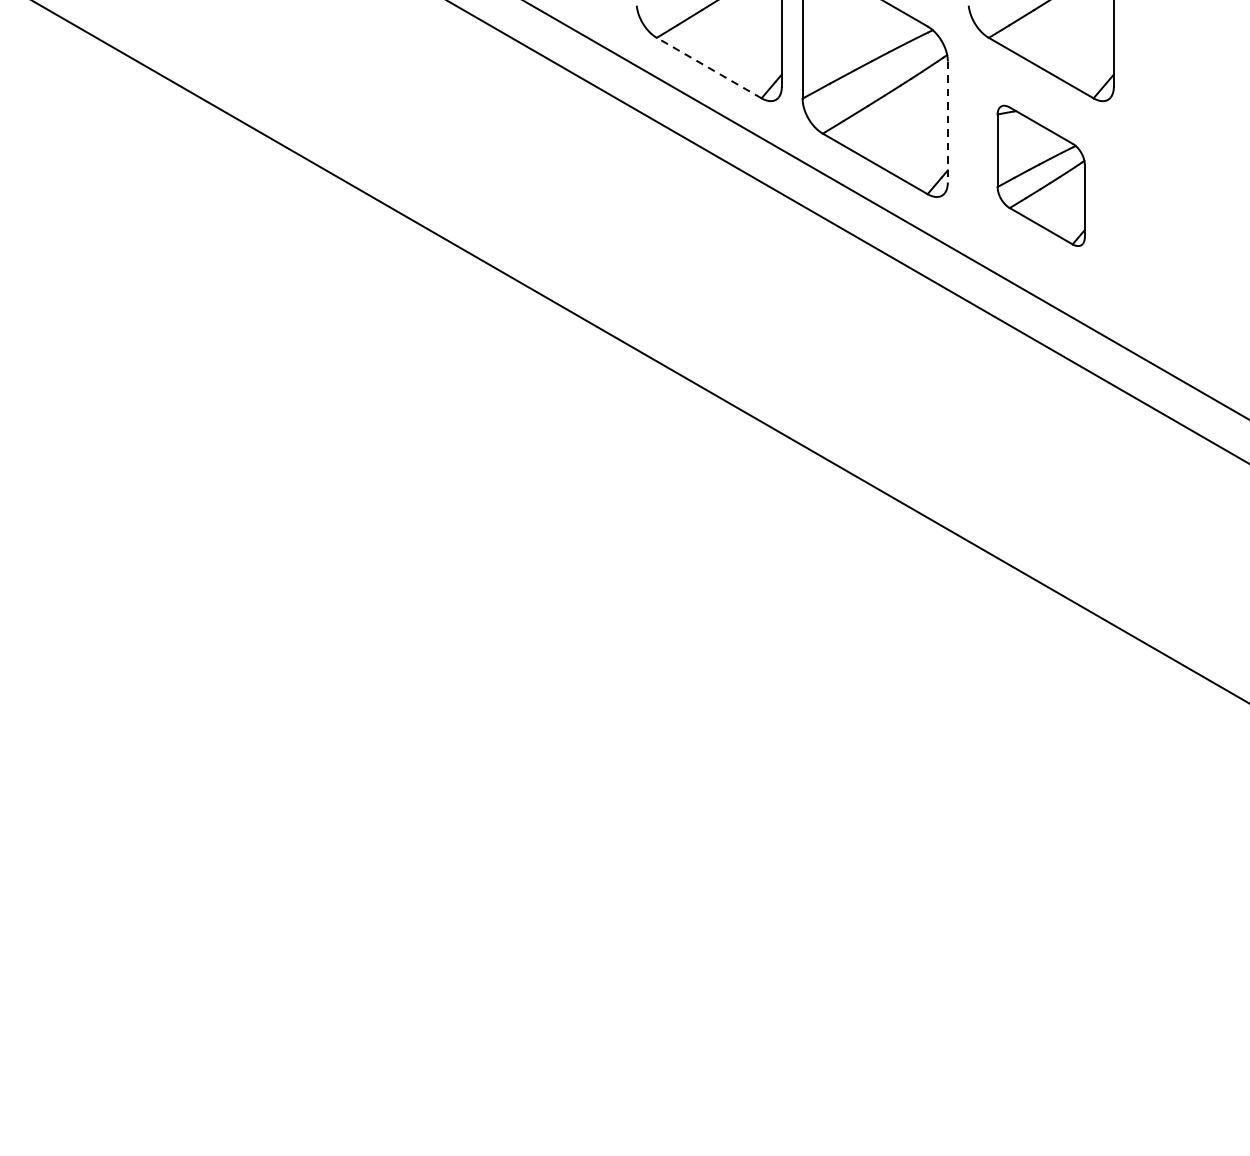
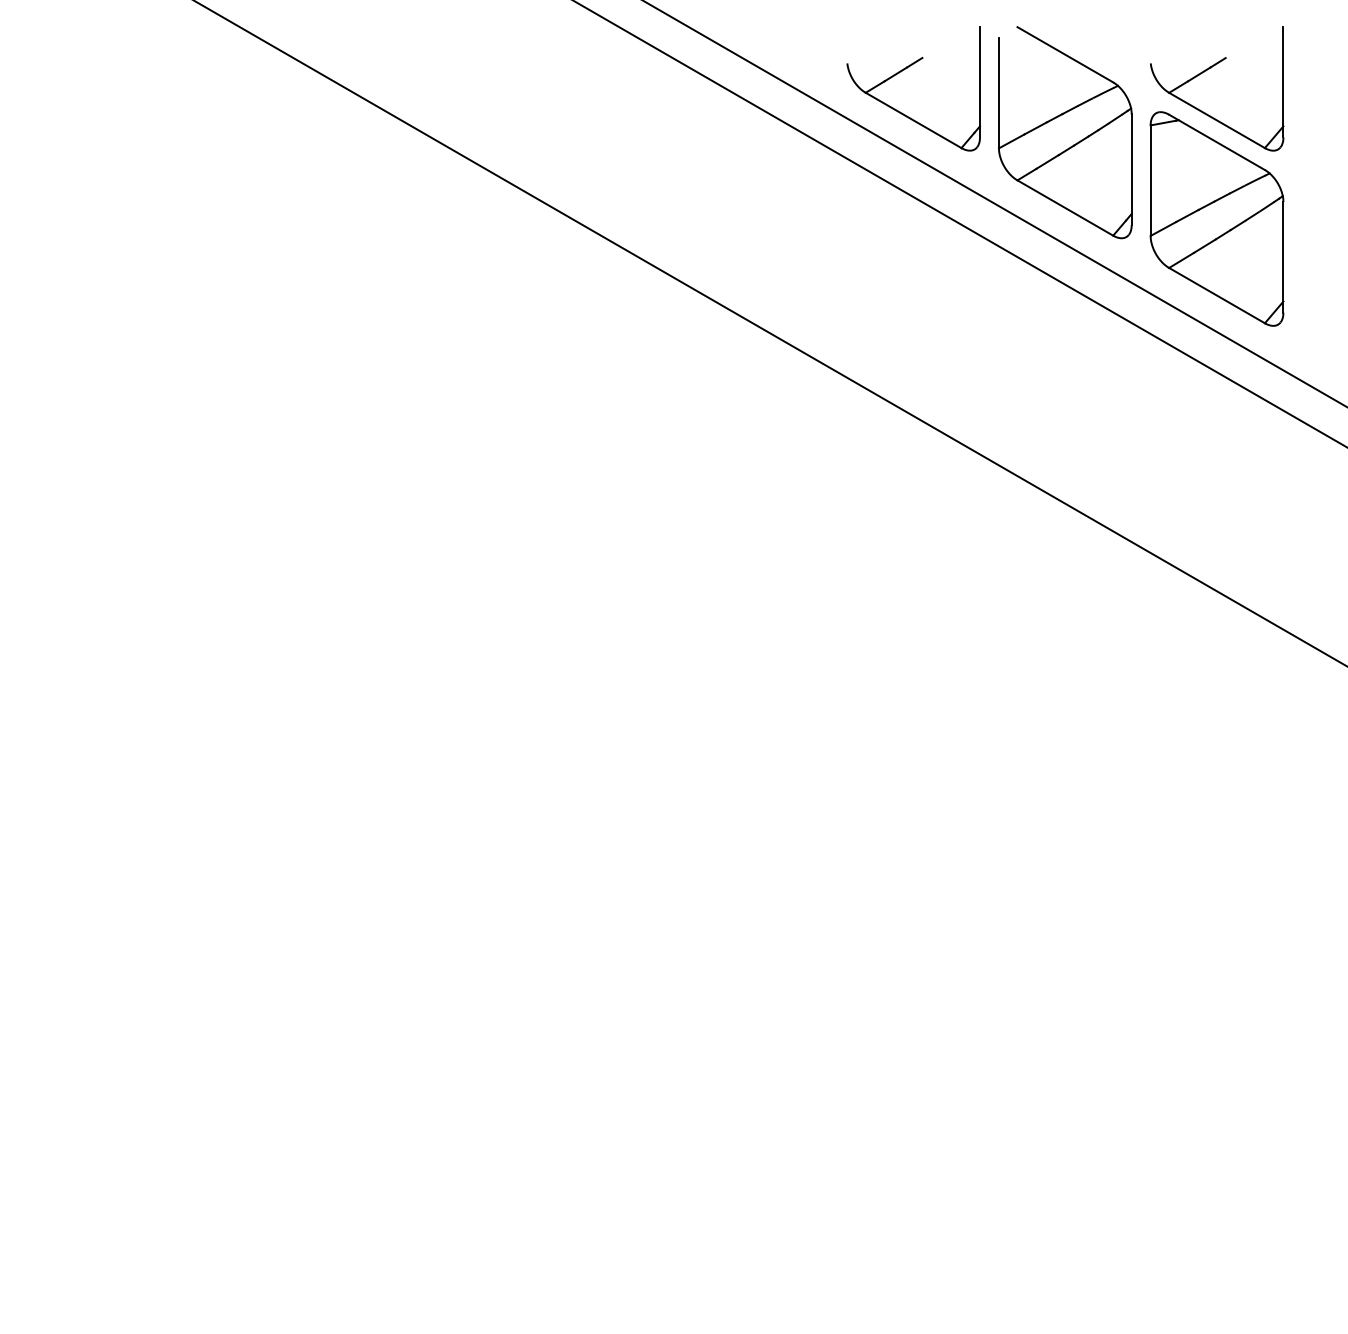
line: (709, 68) -> (913, 120), dashed -> solid
line: (947, 122) -> (1131, 170), dashed -> solid
part: (1040, 175) -> (1216, 218), size x1.67

